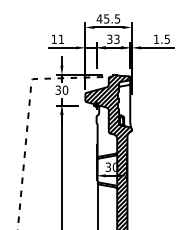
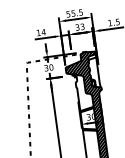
text: (99, 18) -> (68, 13), 45.5 -> 55.5
text: (61, 38) -> (43, 31), 11 -> 14

